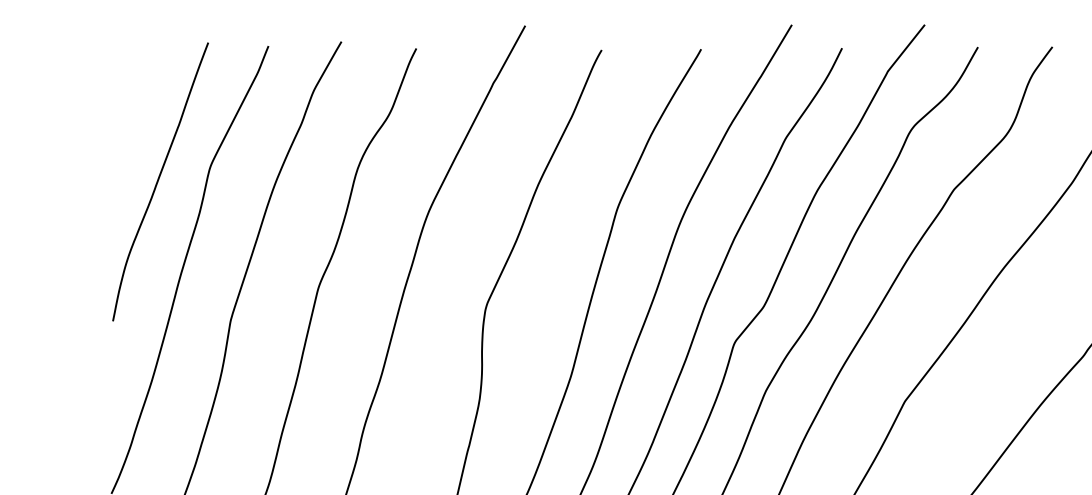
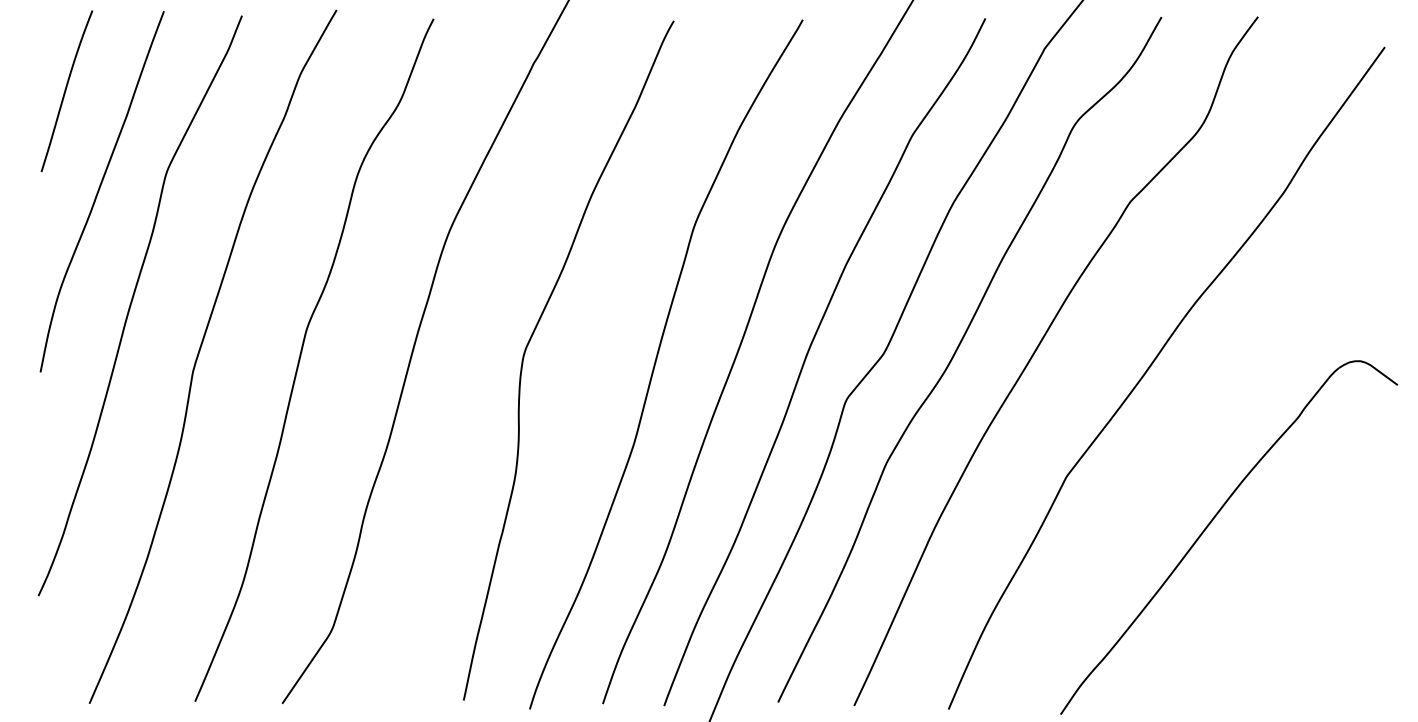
curve: (133, 104) -> (66, 91), added

